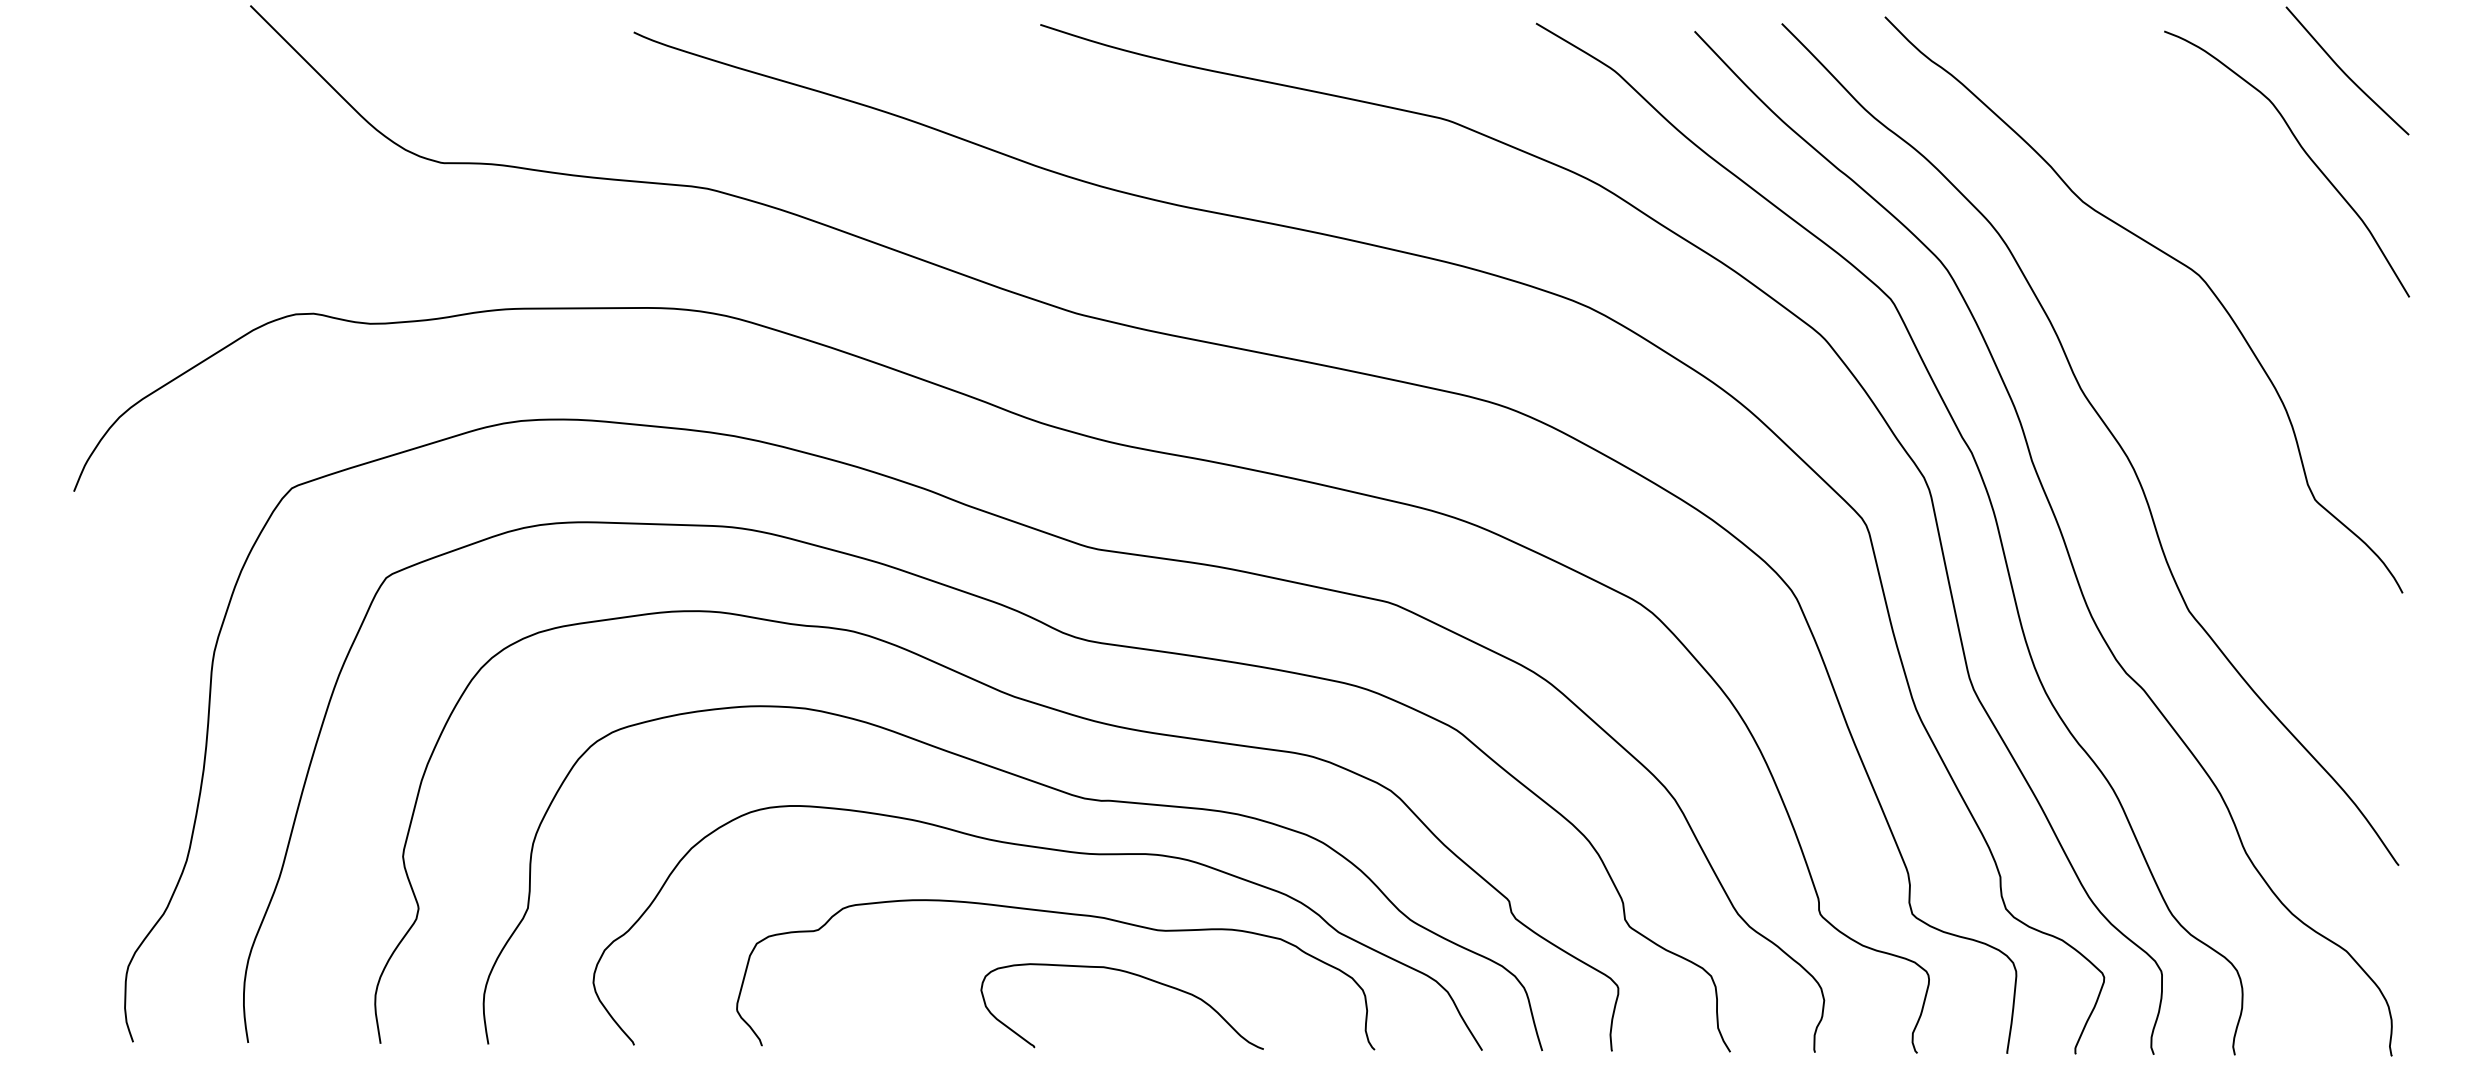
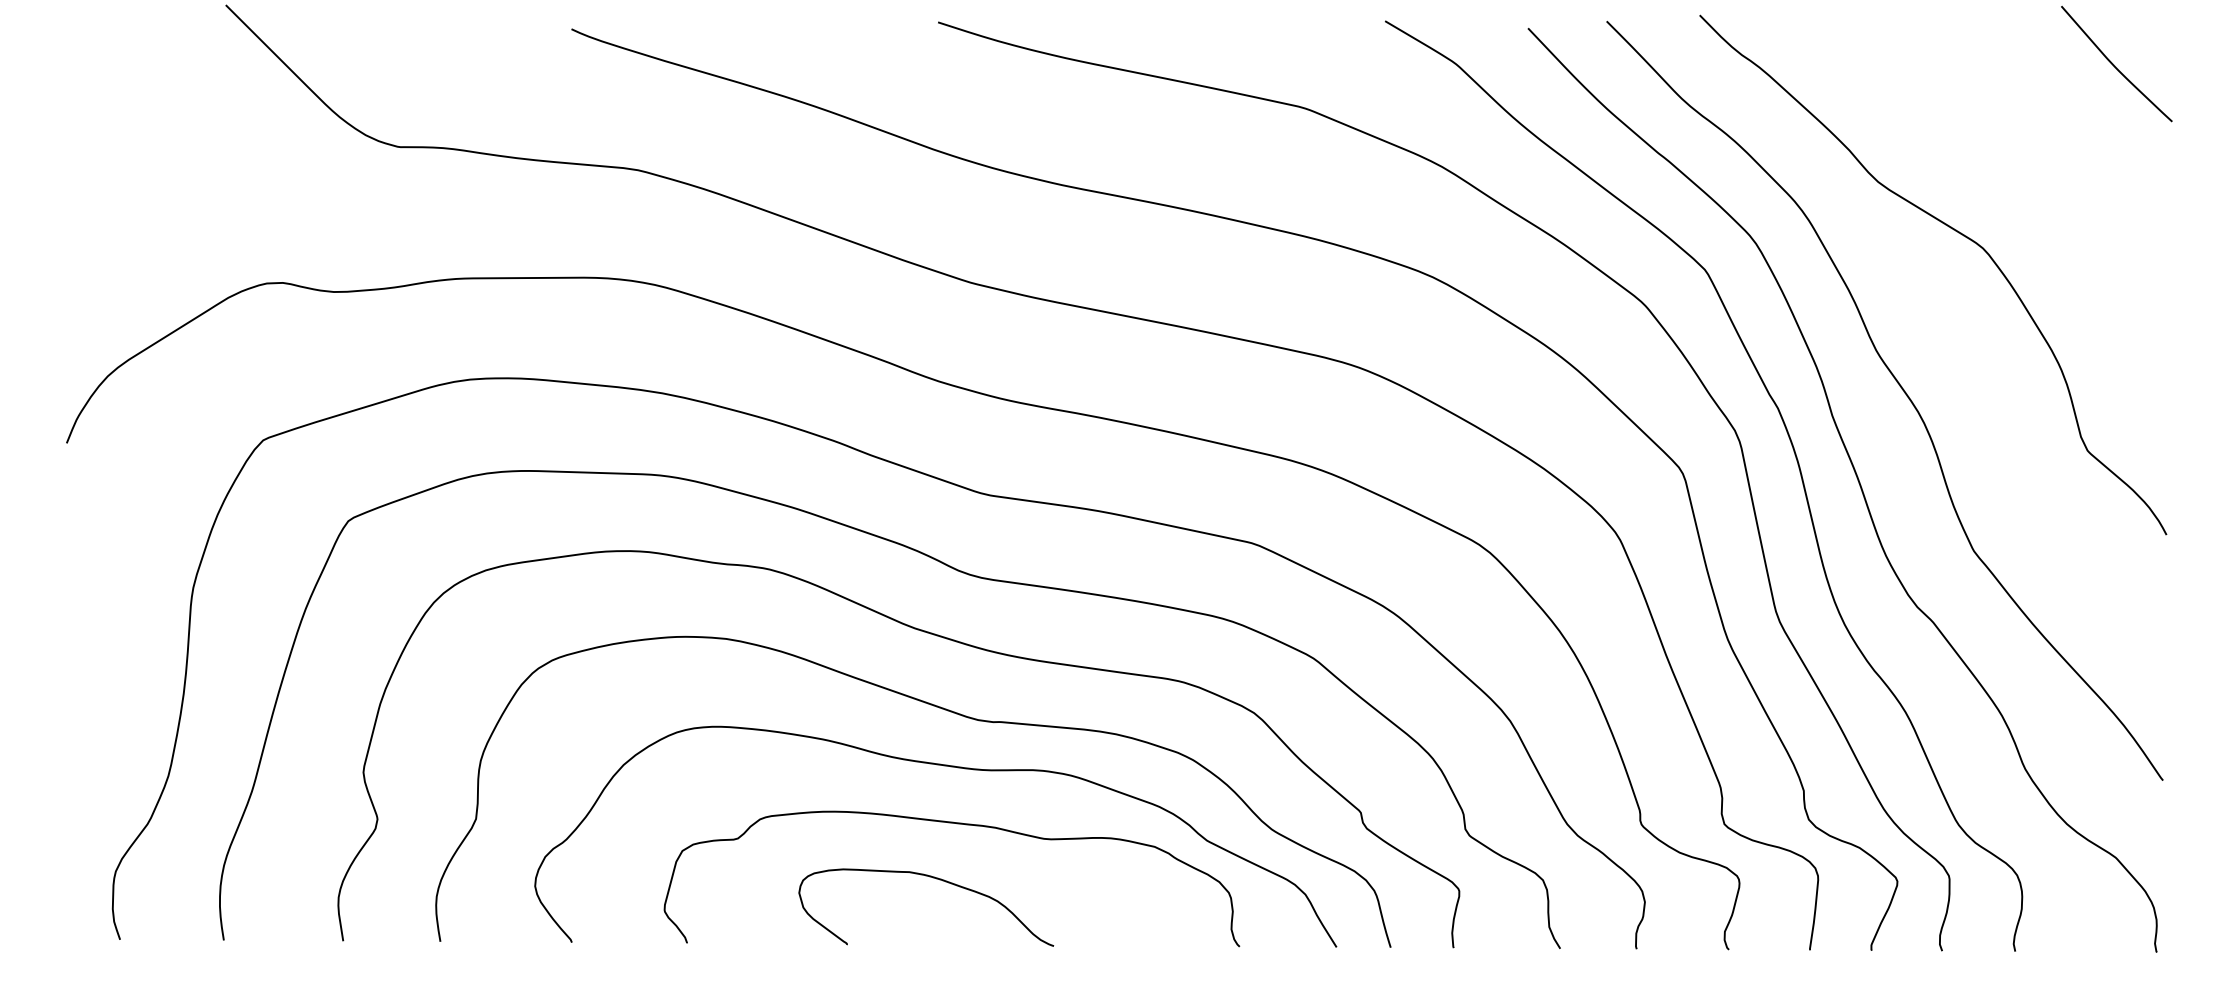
curve: (2303, 151) -> (2077, 136), removed
curve: (1131, 974) -> (934, 878), moved

